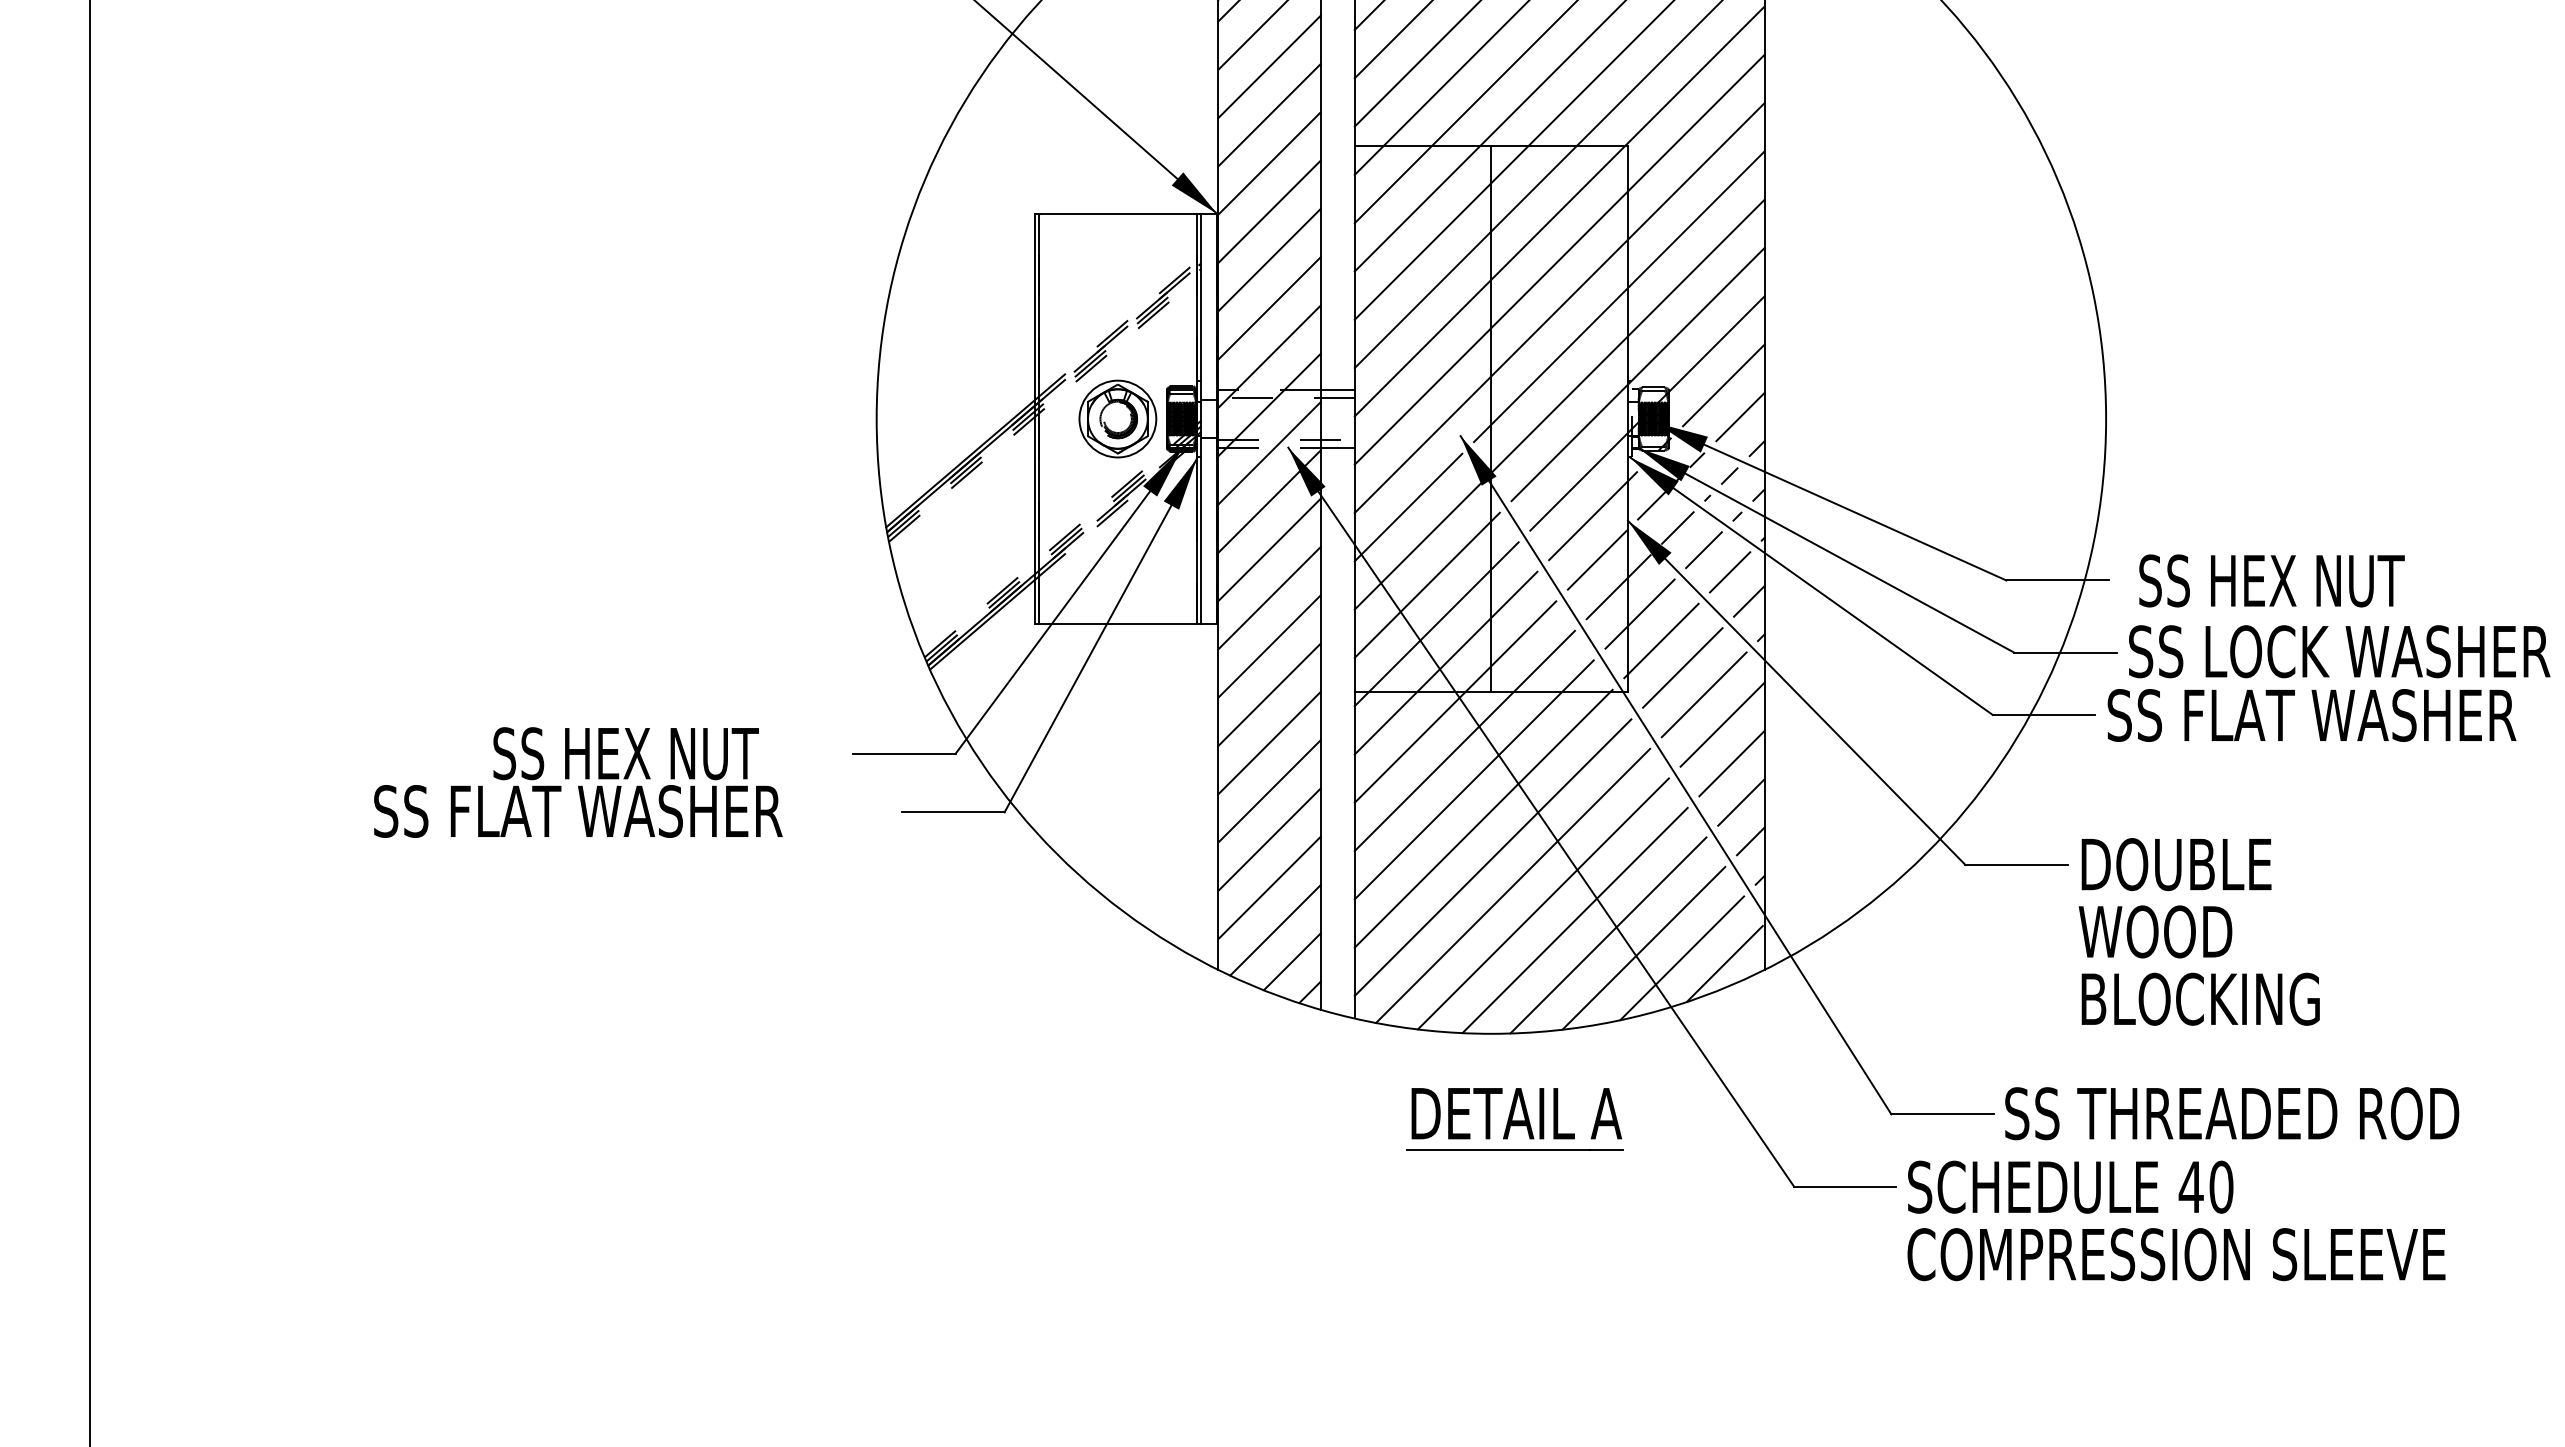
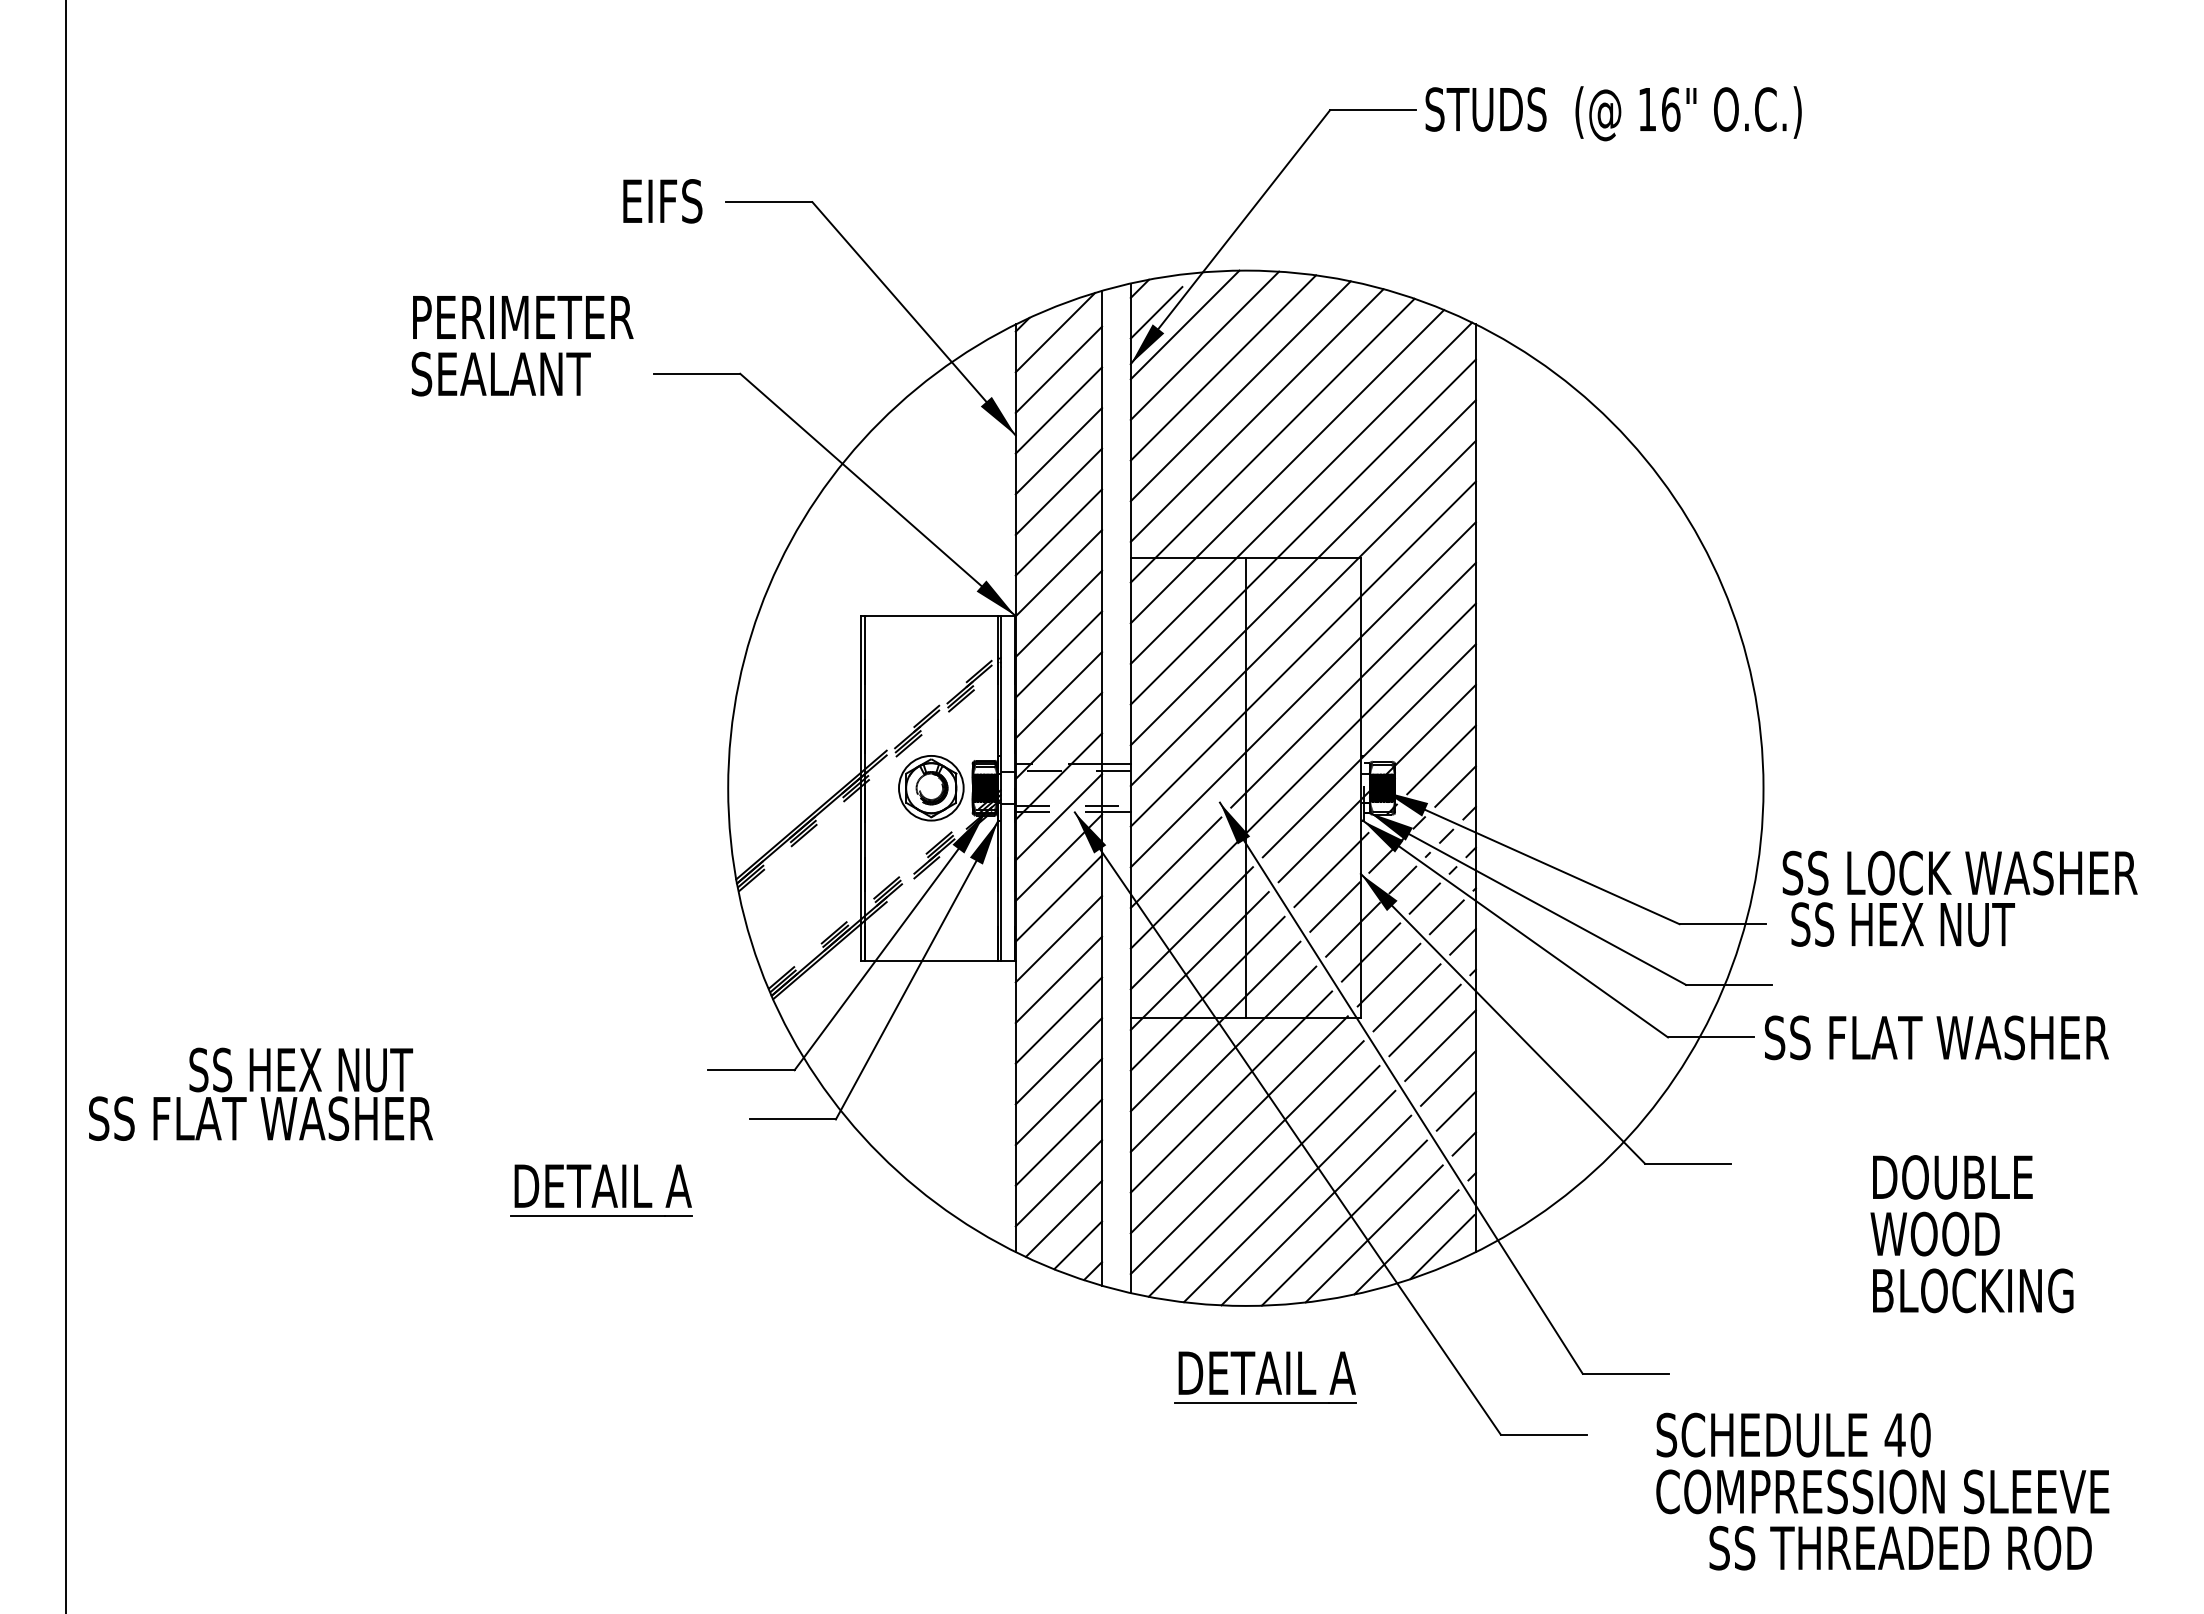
text: (2338, 650) -> (1959, 872), moved
text: (577, 781) -> (260, 1093), moved
part: (726, 896) -> (601, 1190), added
text: (2198, 932) -> (1971, 1234), moved
text: (2231, 1114) -> (1900, 1548), moved
text: (2176, 1220) -> (1882, 1463), moved

